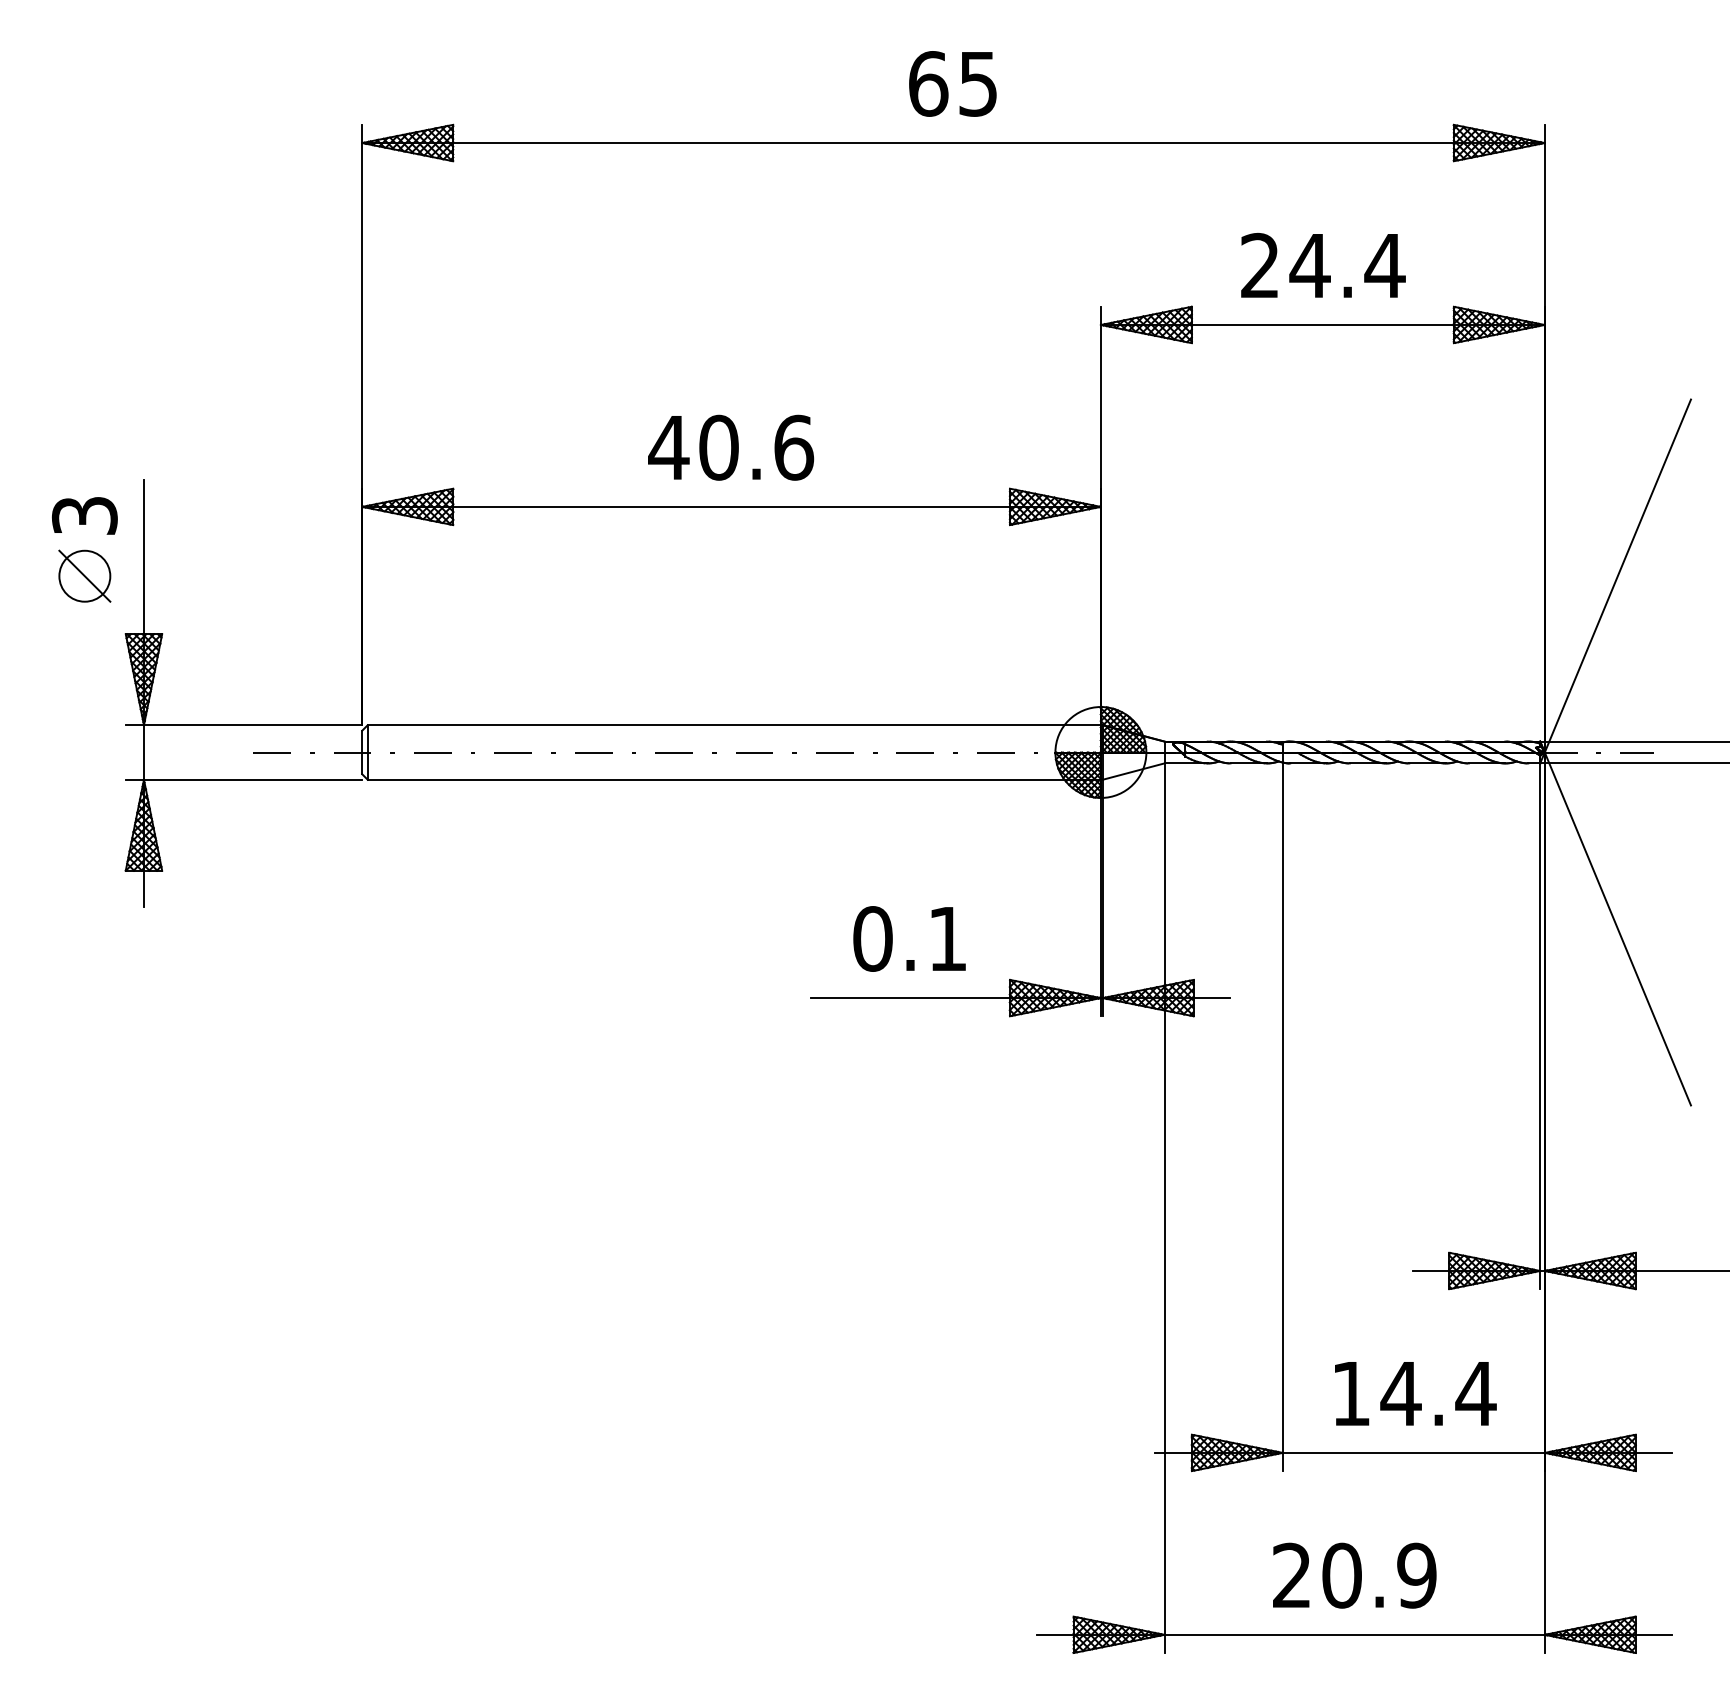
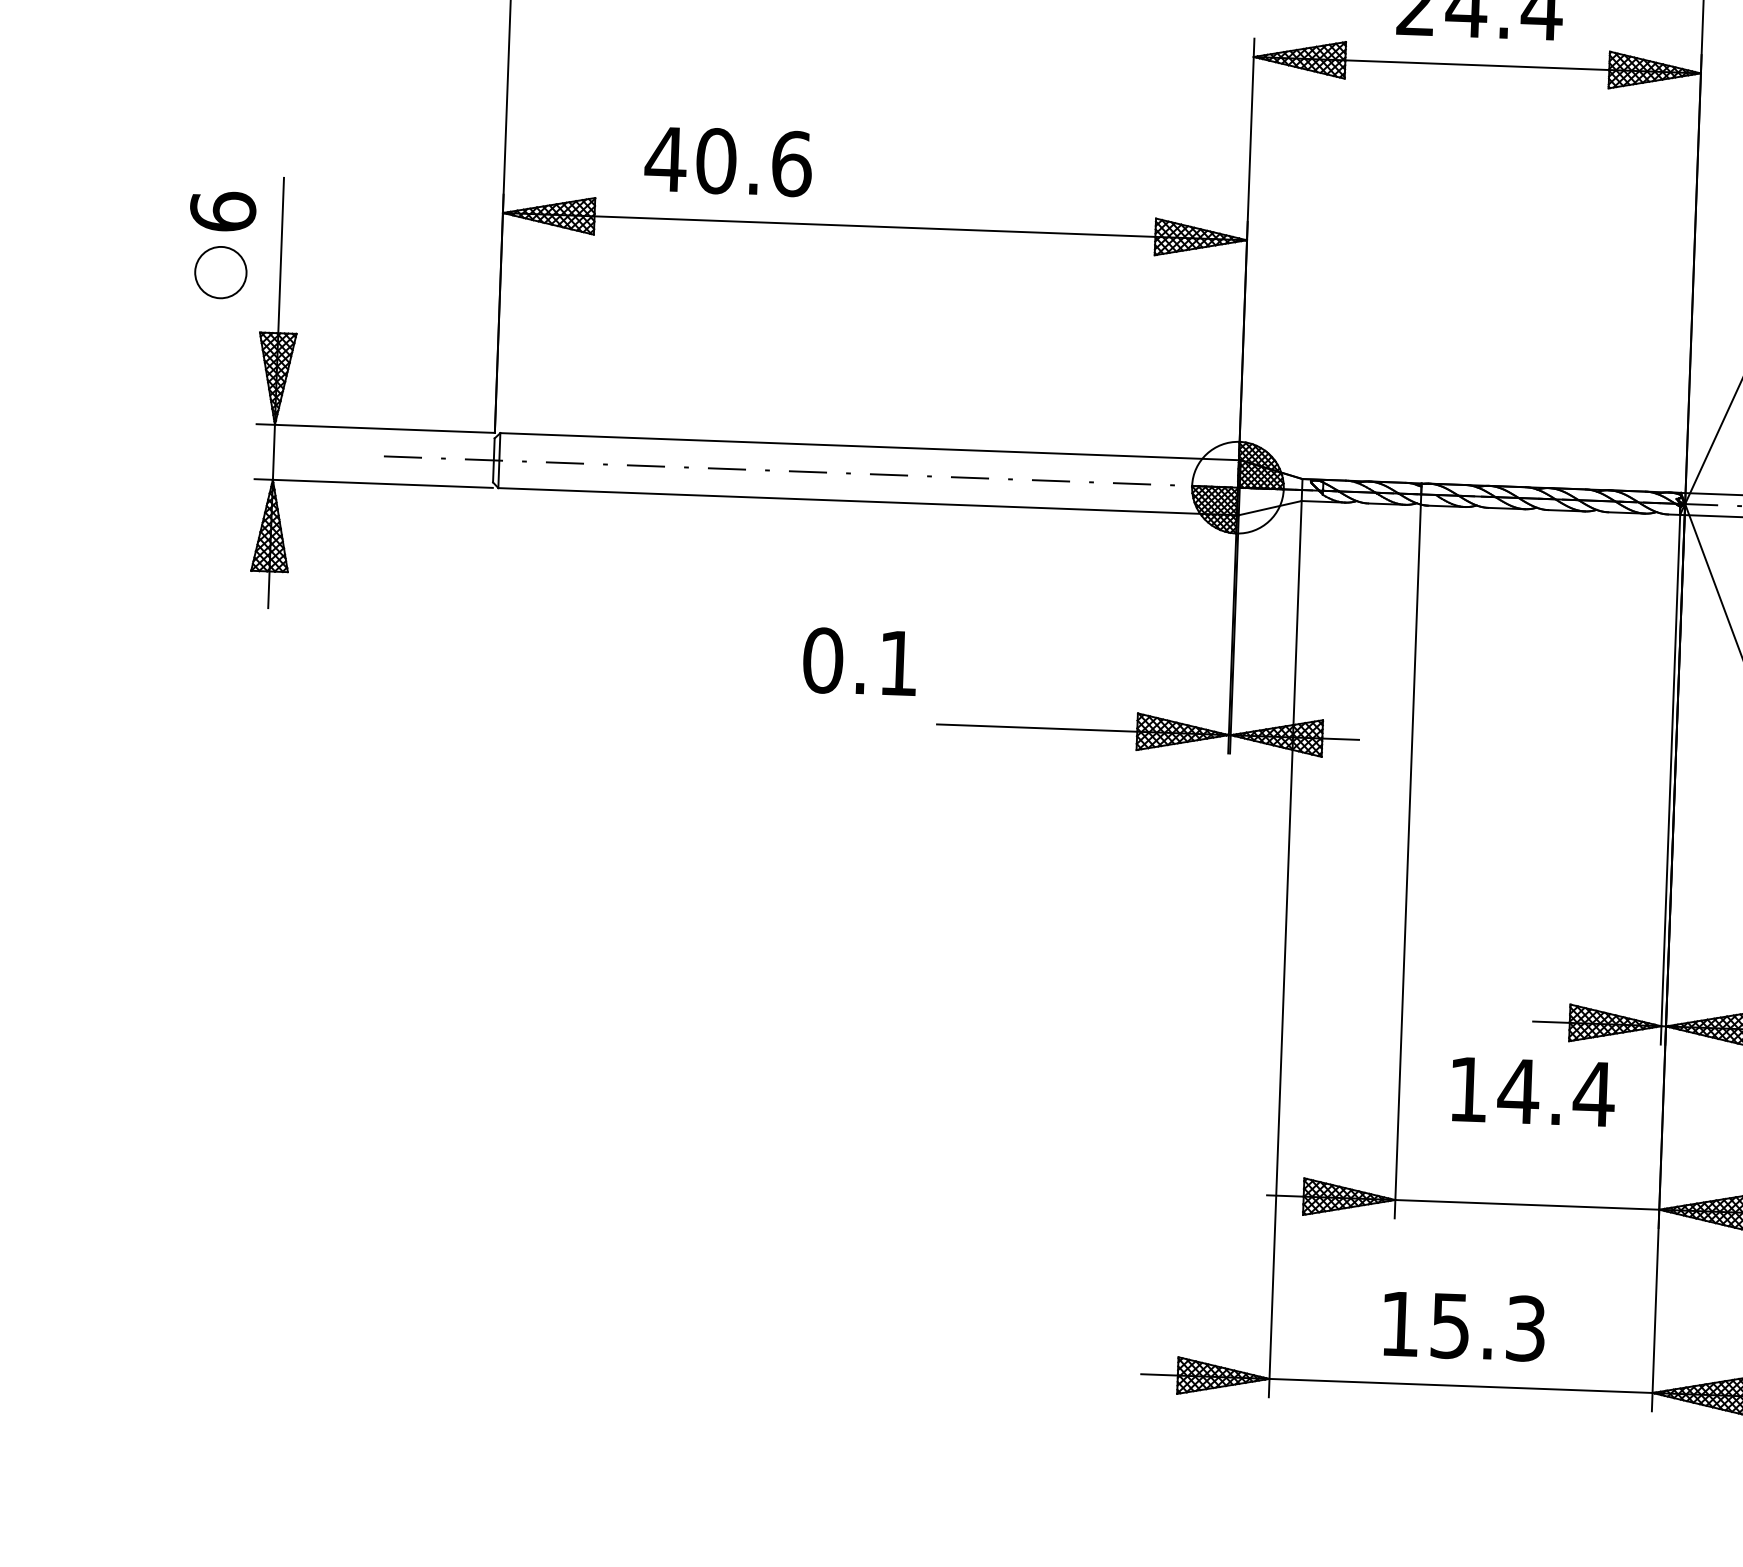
text: (731, 447) -> (728, 161), moved
text: (84, 515) -> (222, 211), 3 -> 6
line: (84, 575) -> (220, 271), removed
text: (909, 938) -> (859, 661), moved
text: (1415, 1393) -> (1533, 1091), moved
text: (1354, 1575) -> (1463, 1326), 20.9 -> 15.3

